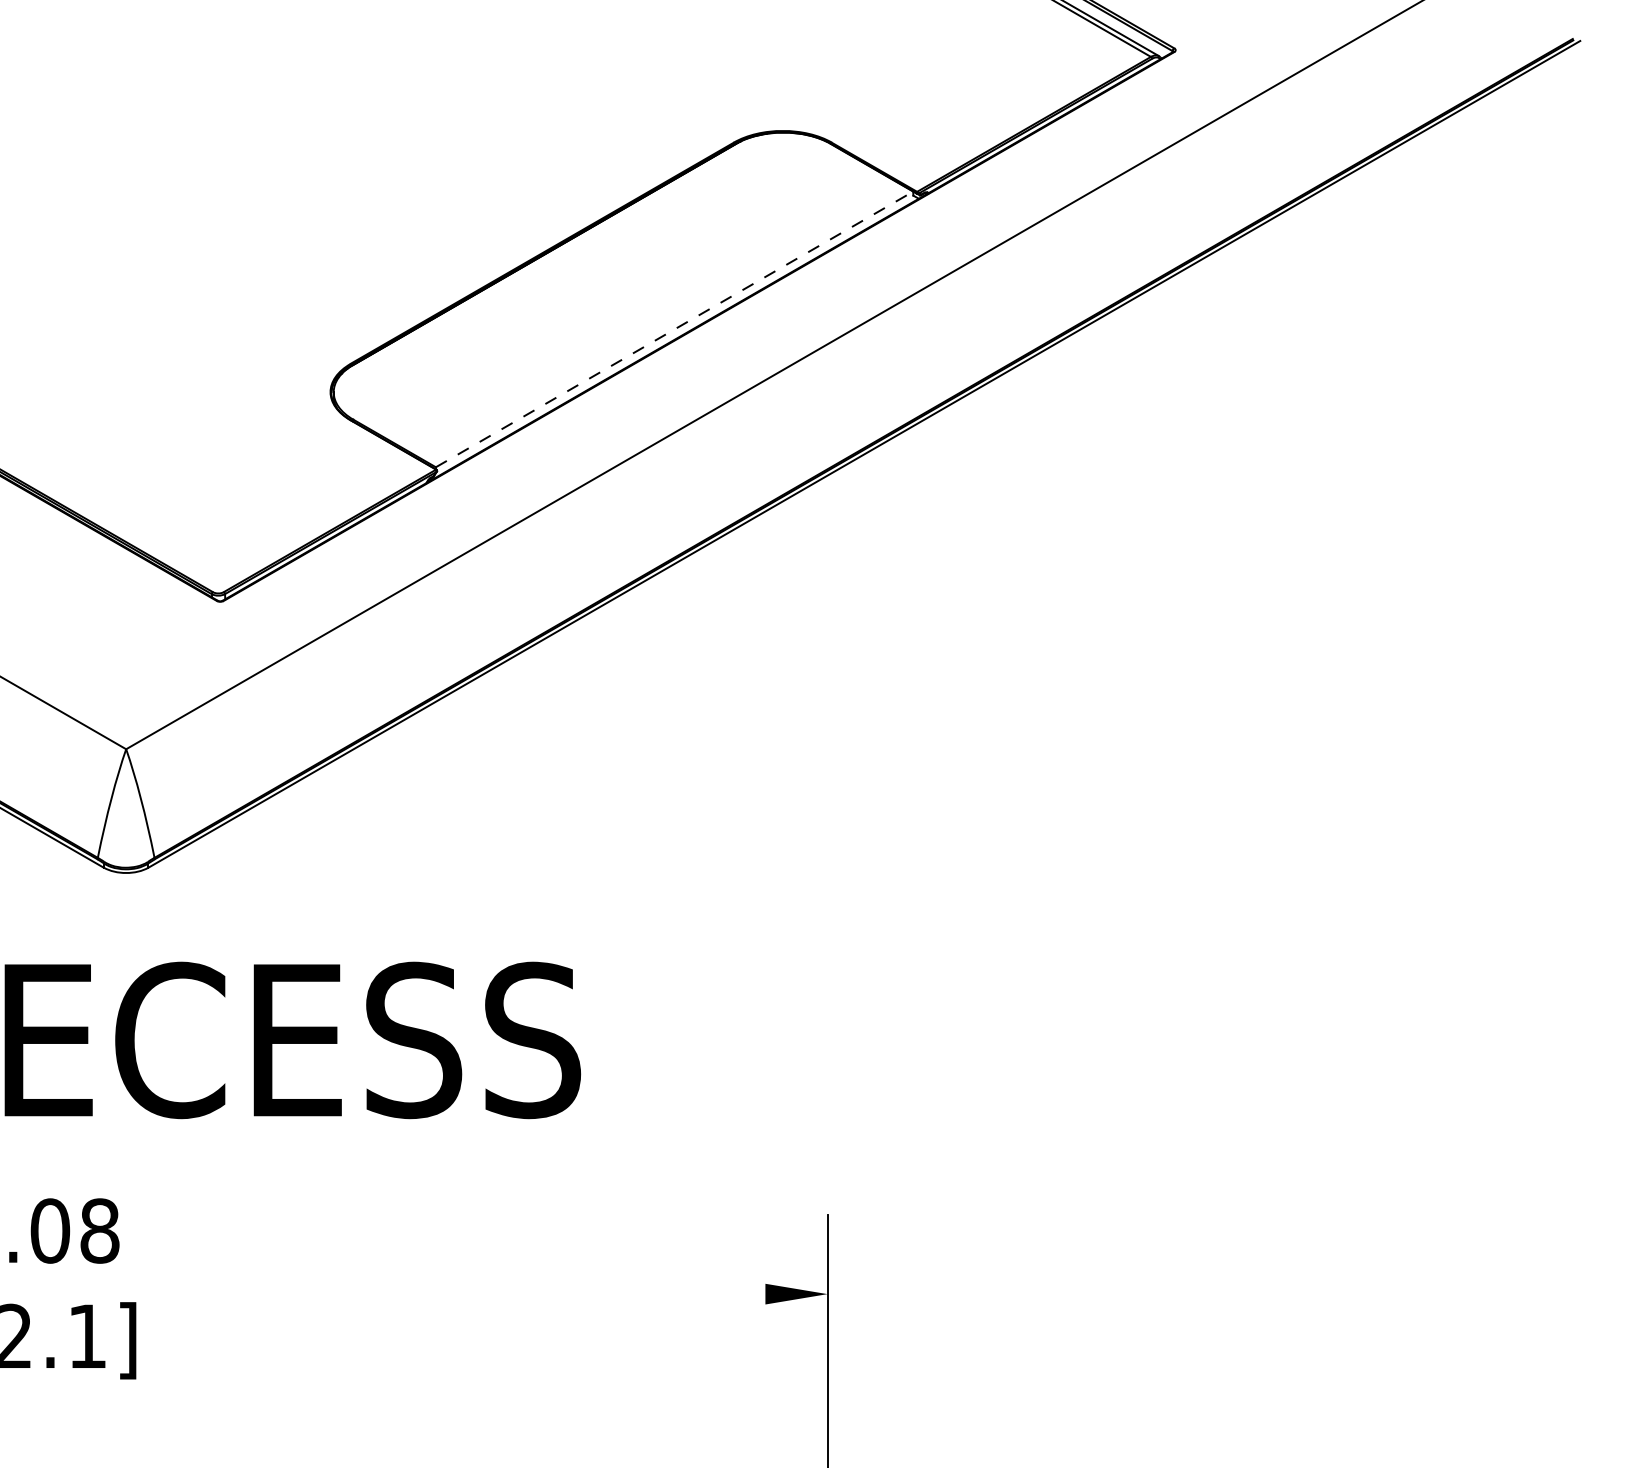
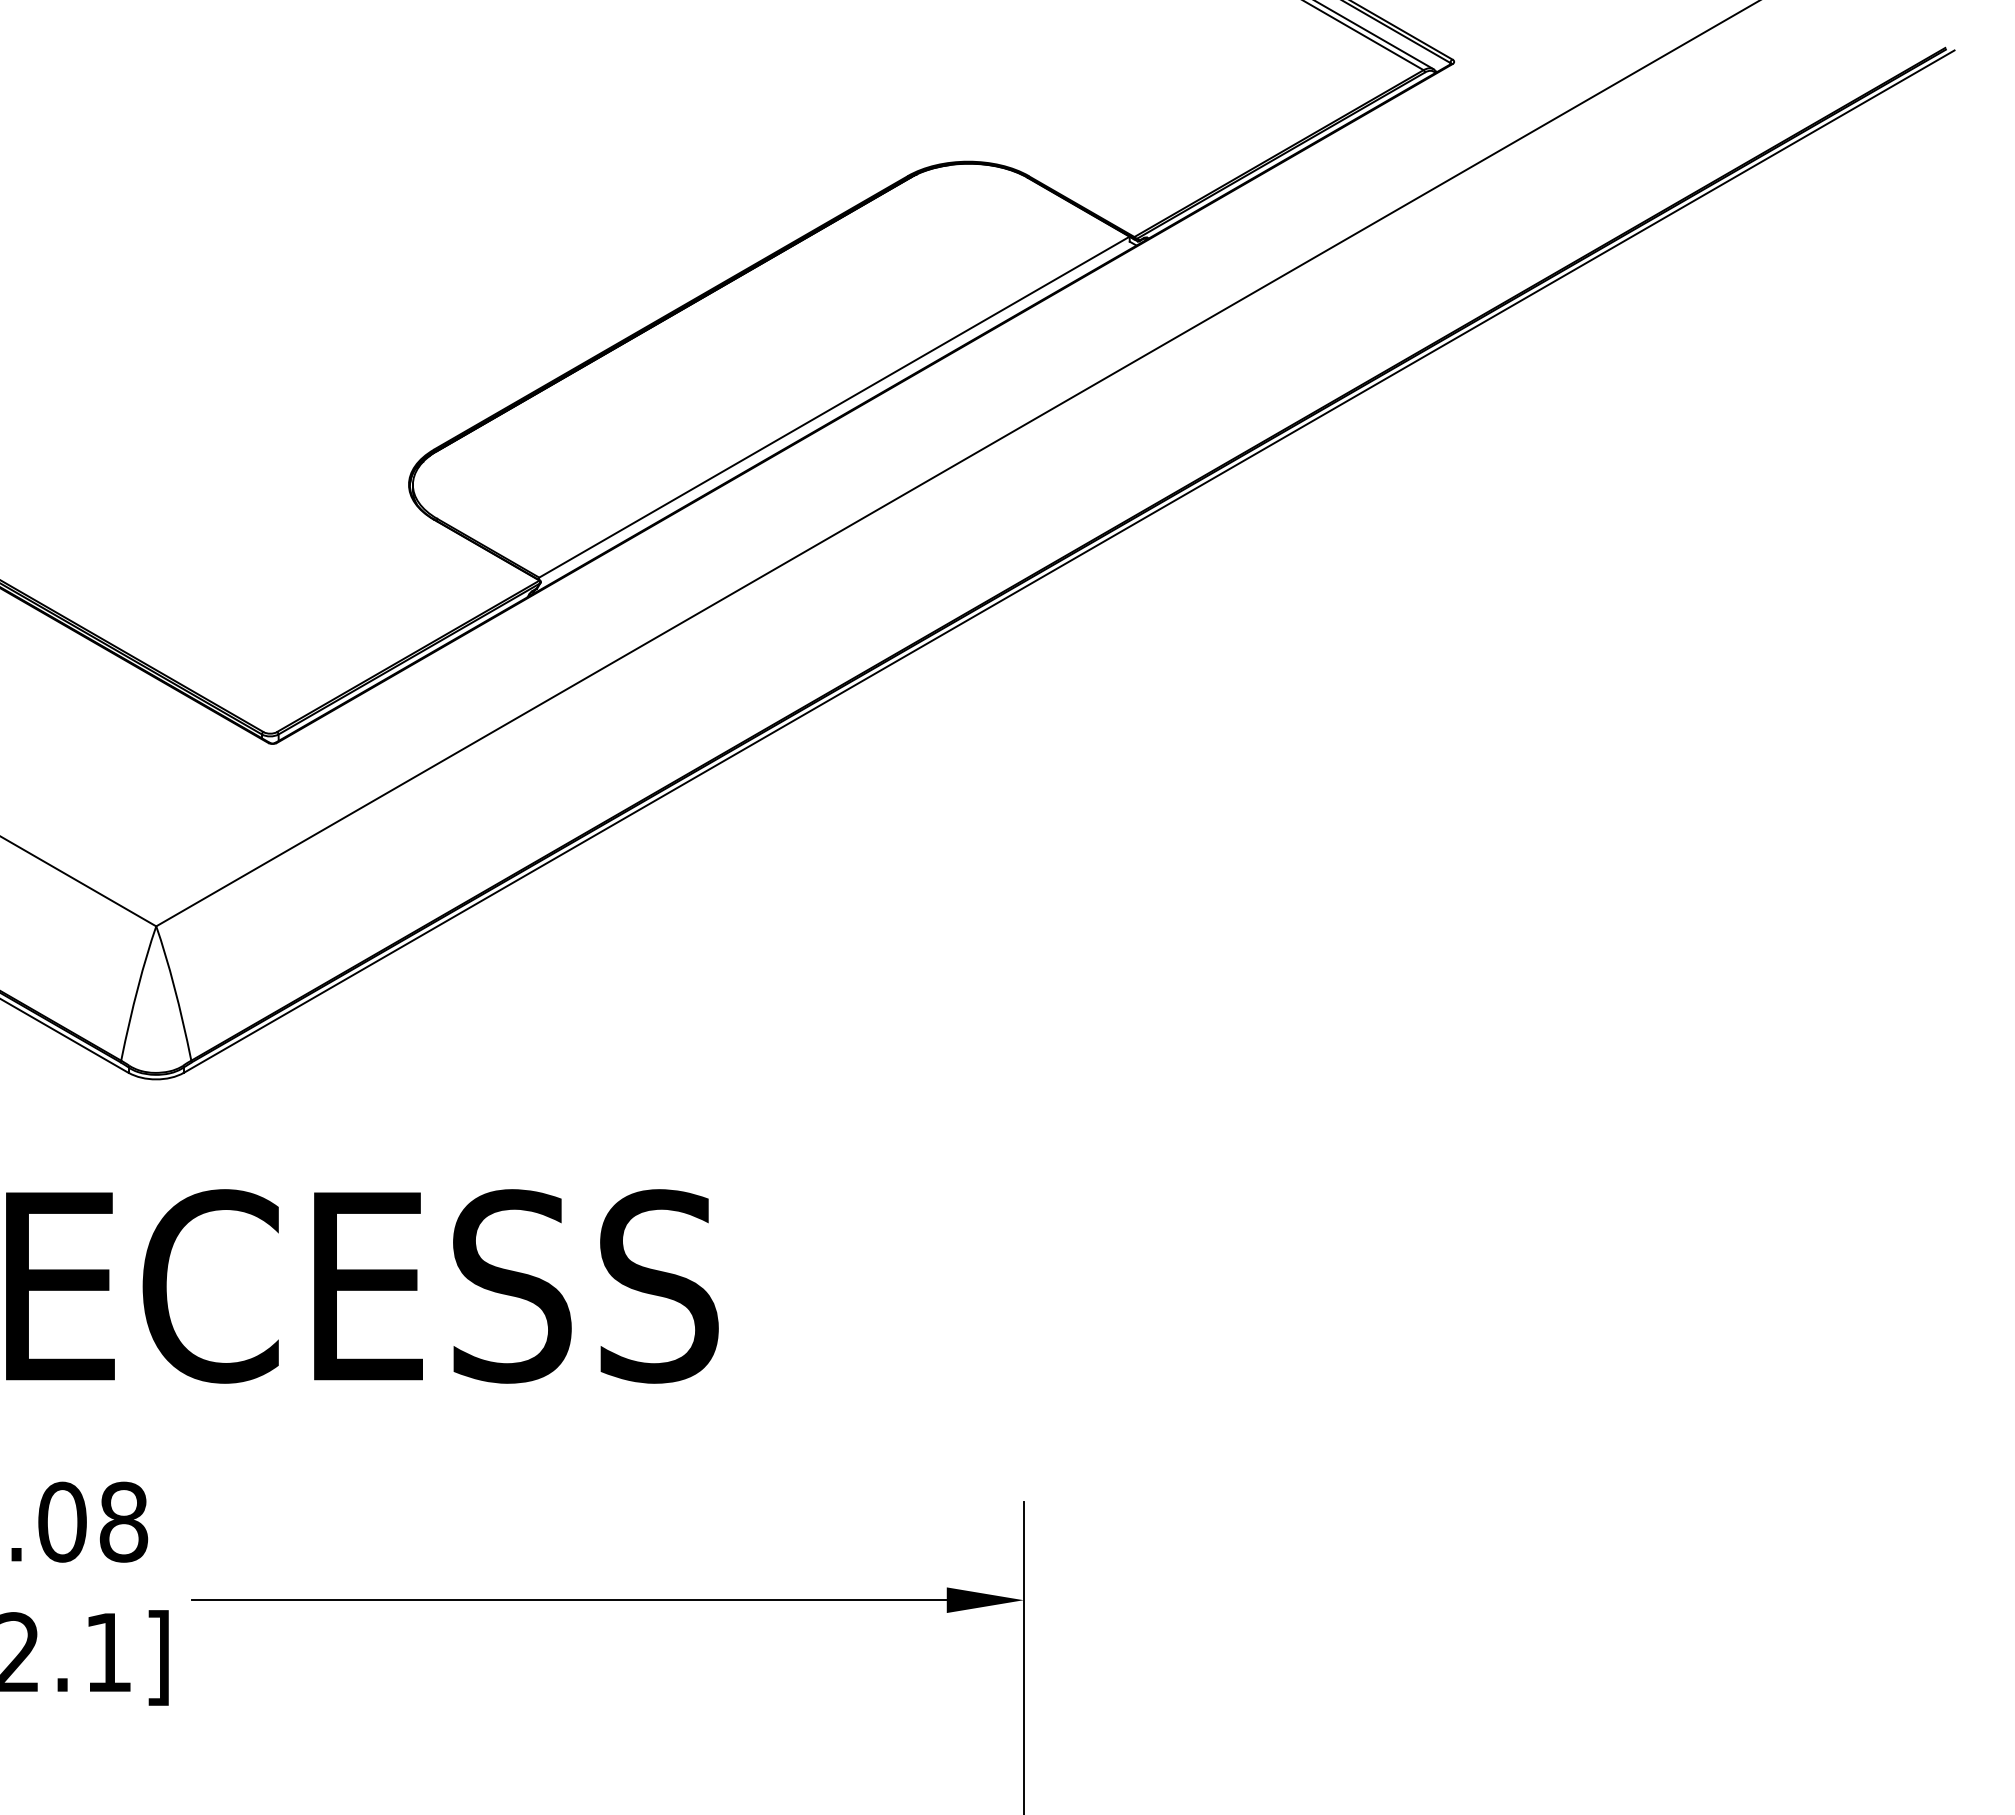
line: (674, 329) -> (834, 407), dashed -> solid
line: (460, 1294) -> (569, 1600), added

